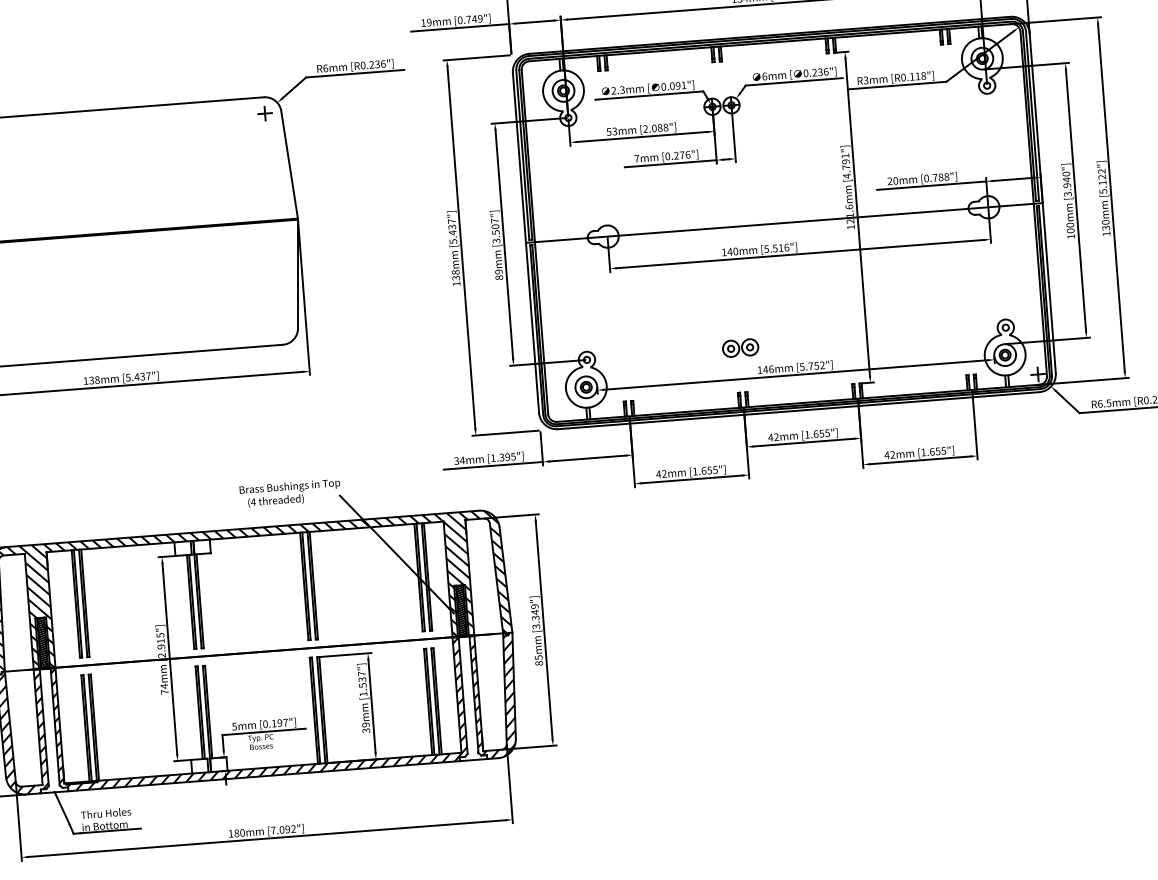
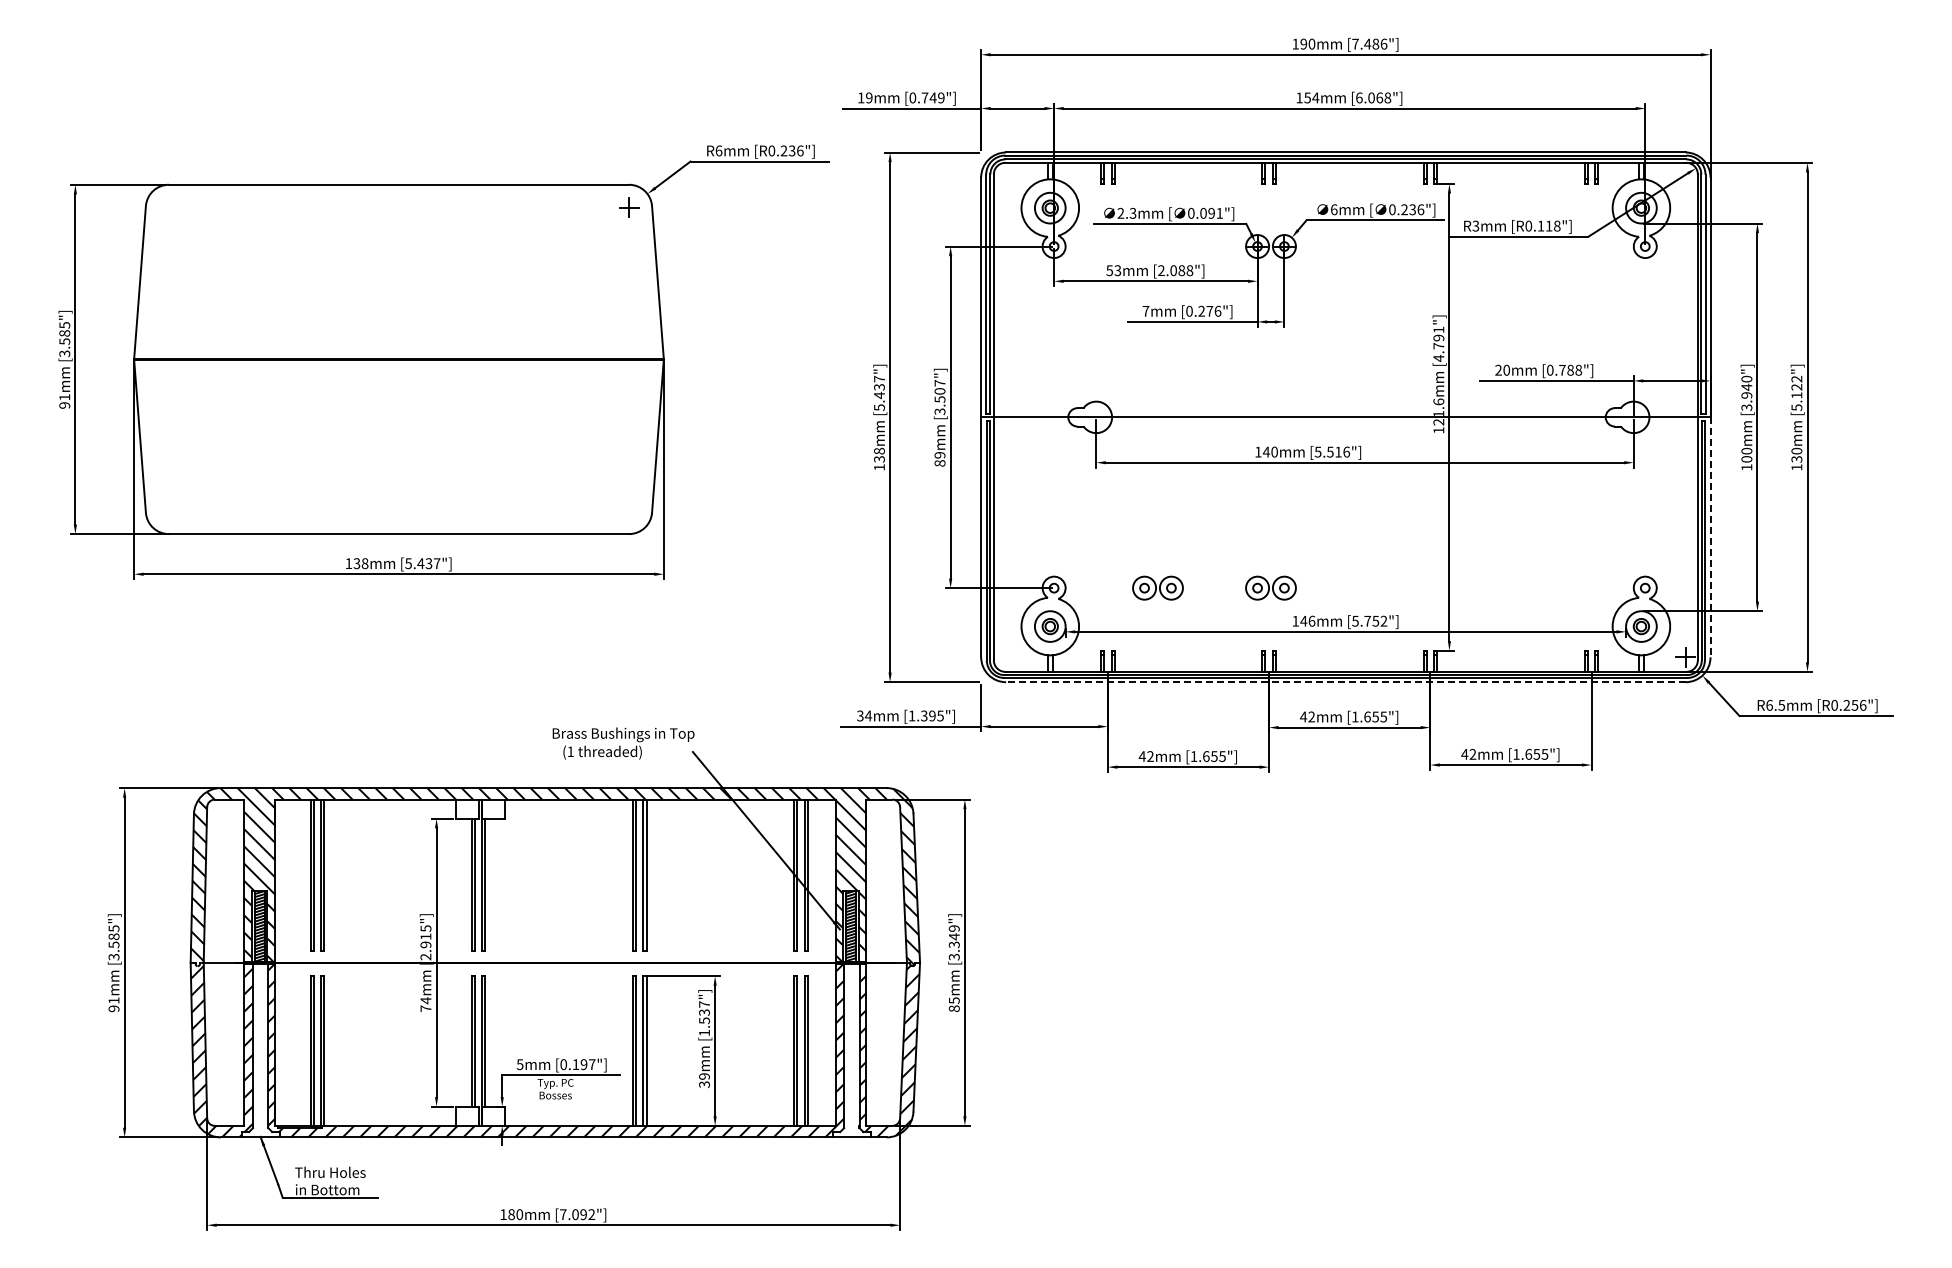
line: (1049, 288) -> (1710, 537), solid -> dashed
part: (660, 353) -> (1157, 587), added
line: (798, 410) -> (1345, 682), solid -> dashed
text: (253, 502) -> (570, 751), (4 -> (1

